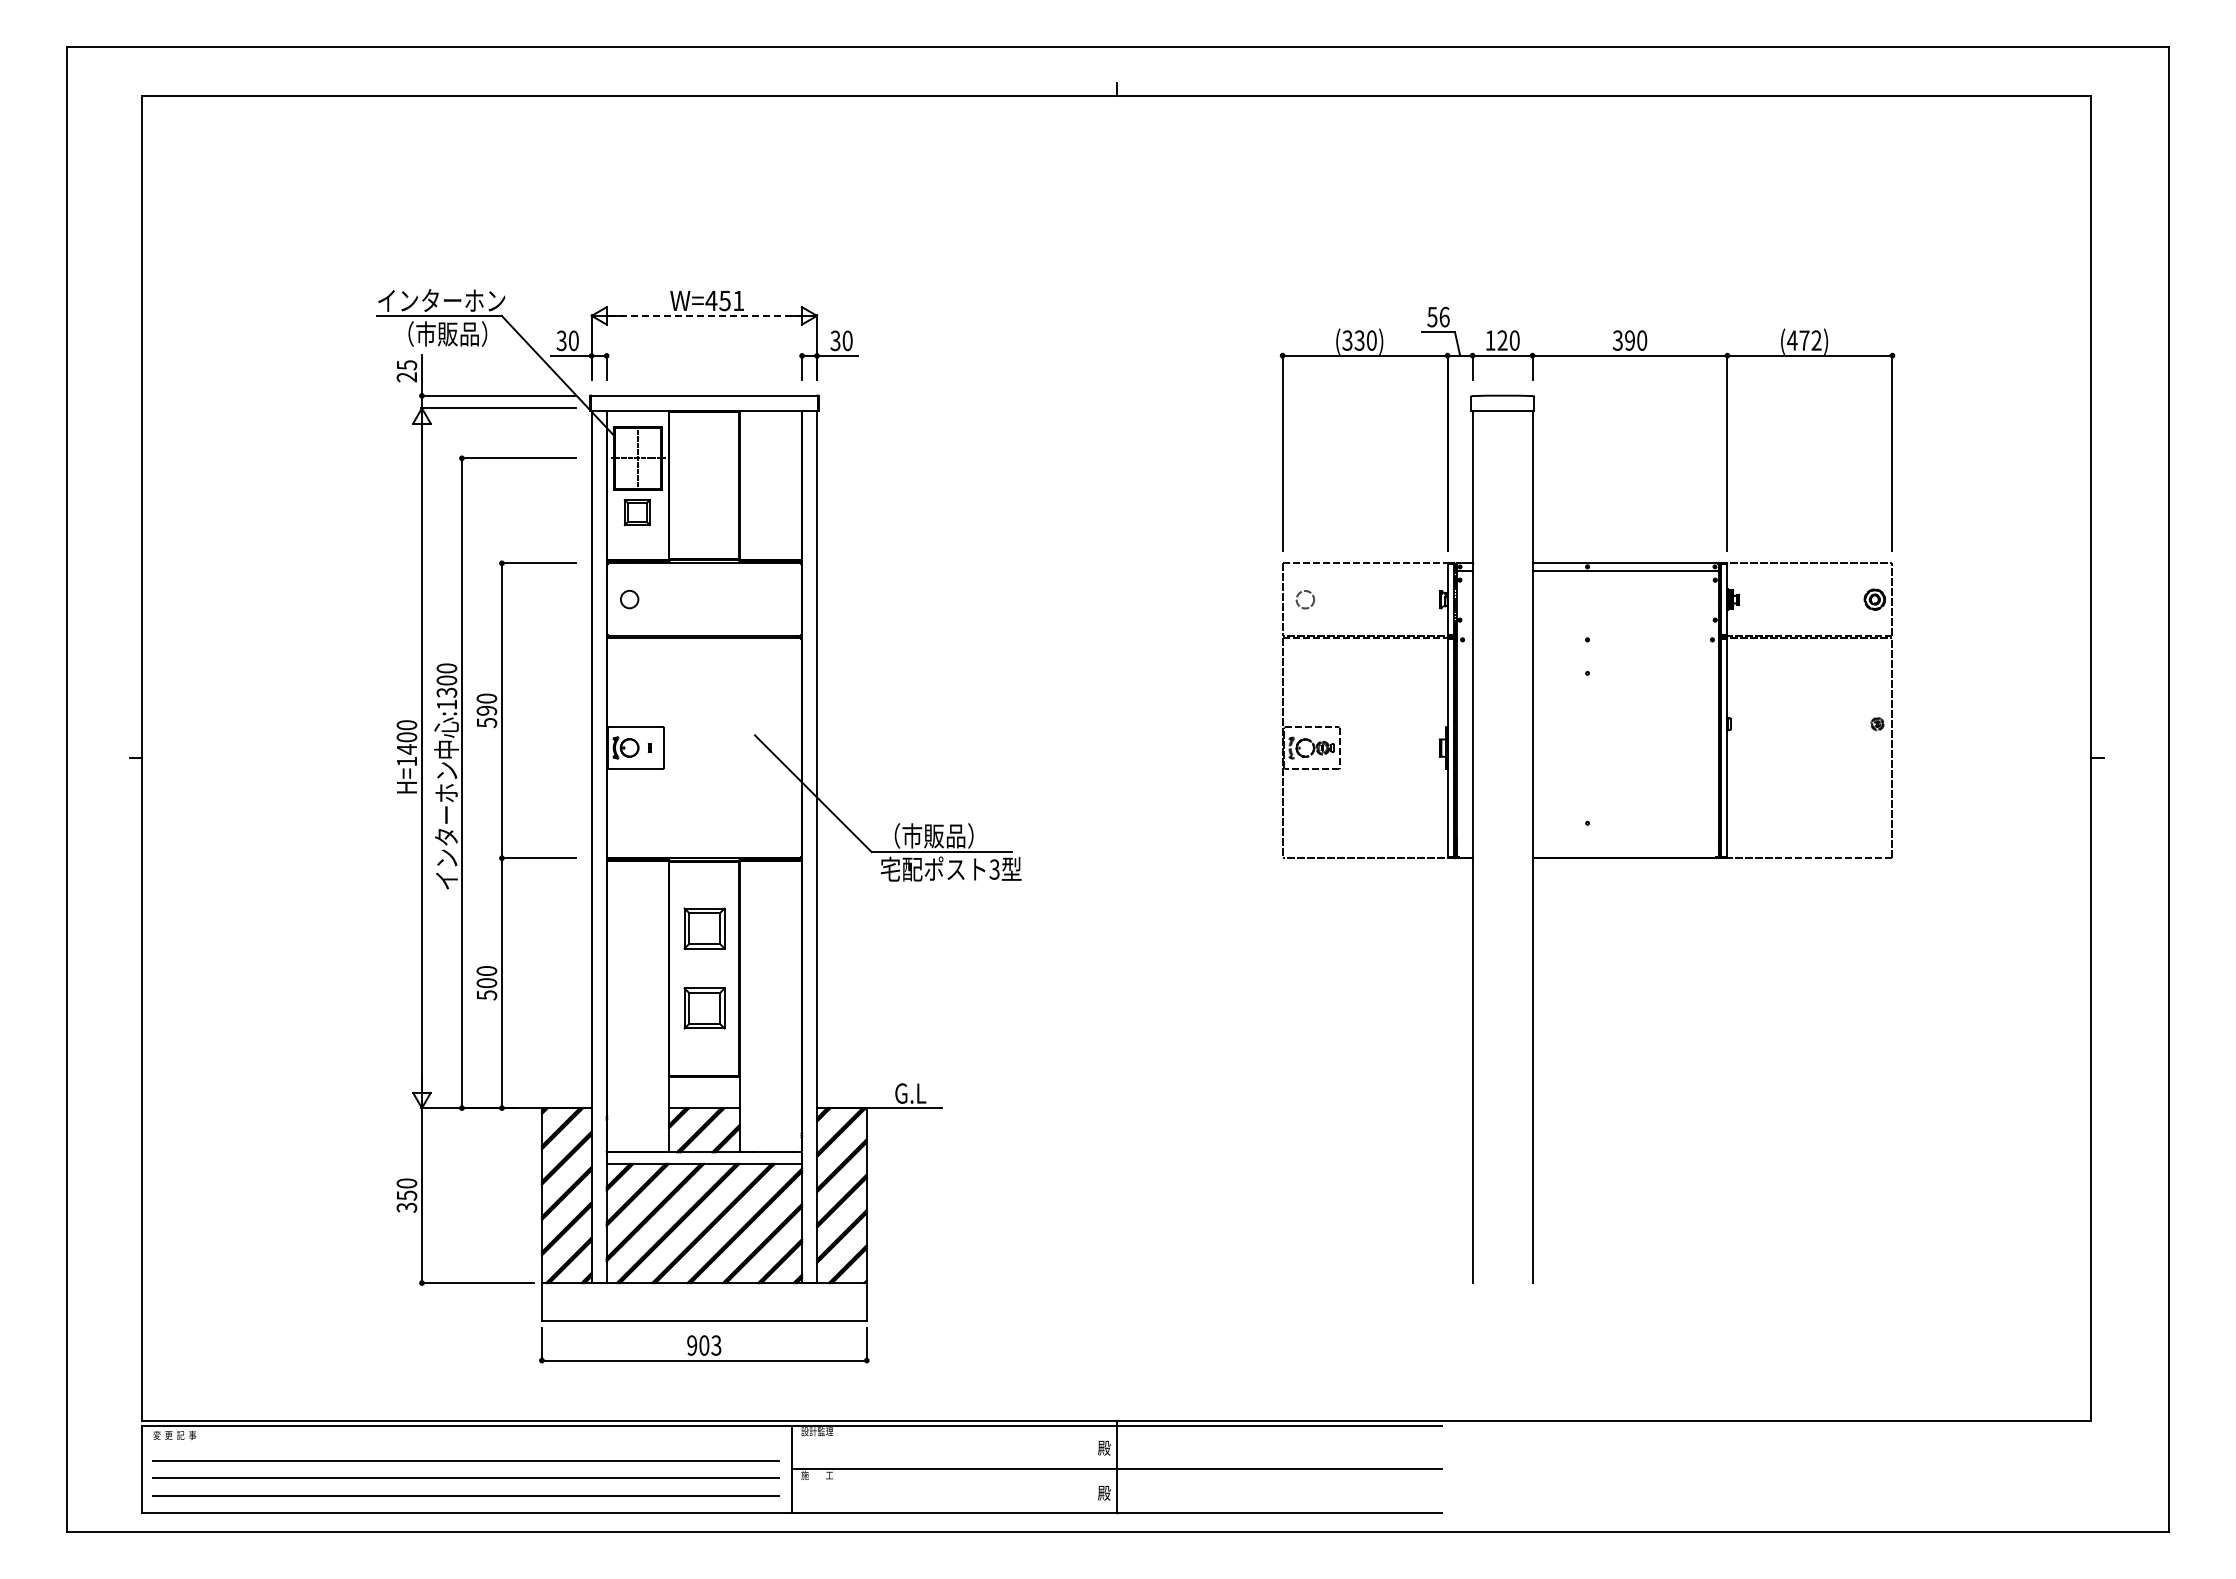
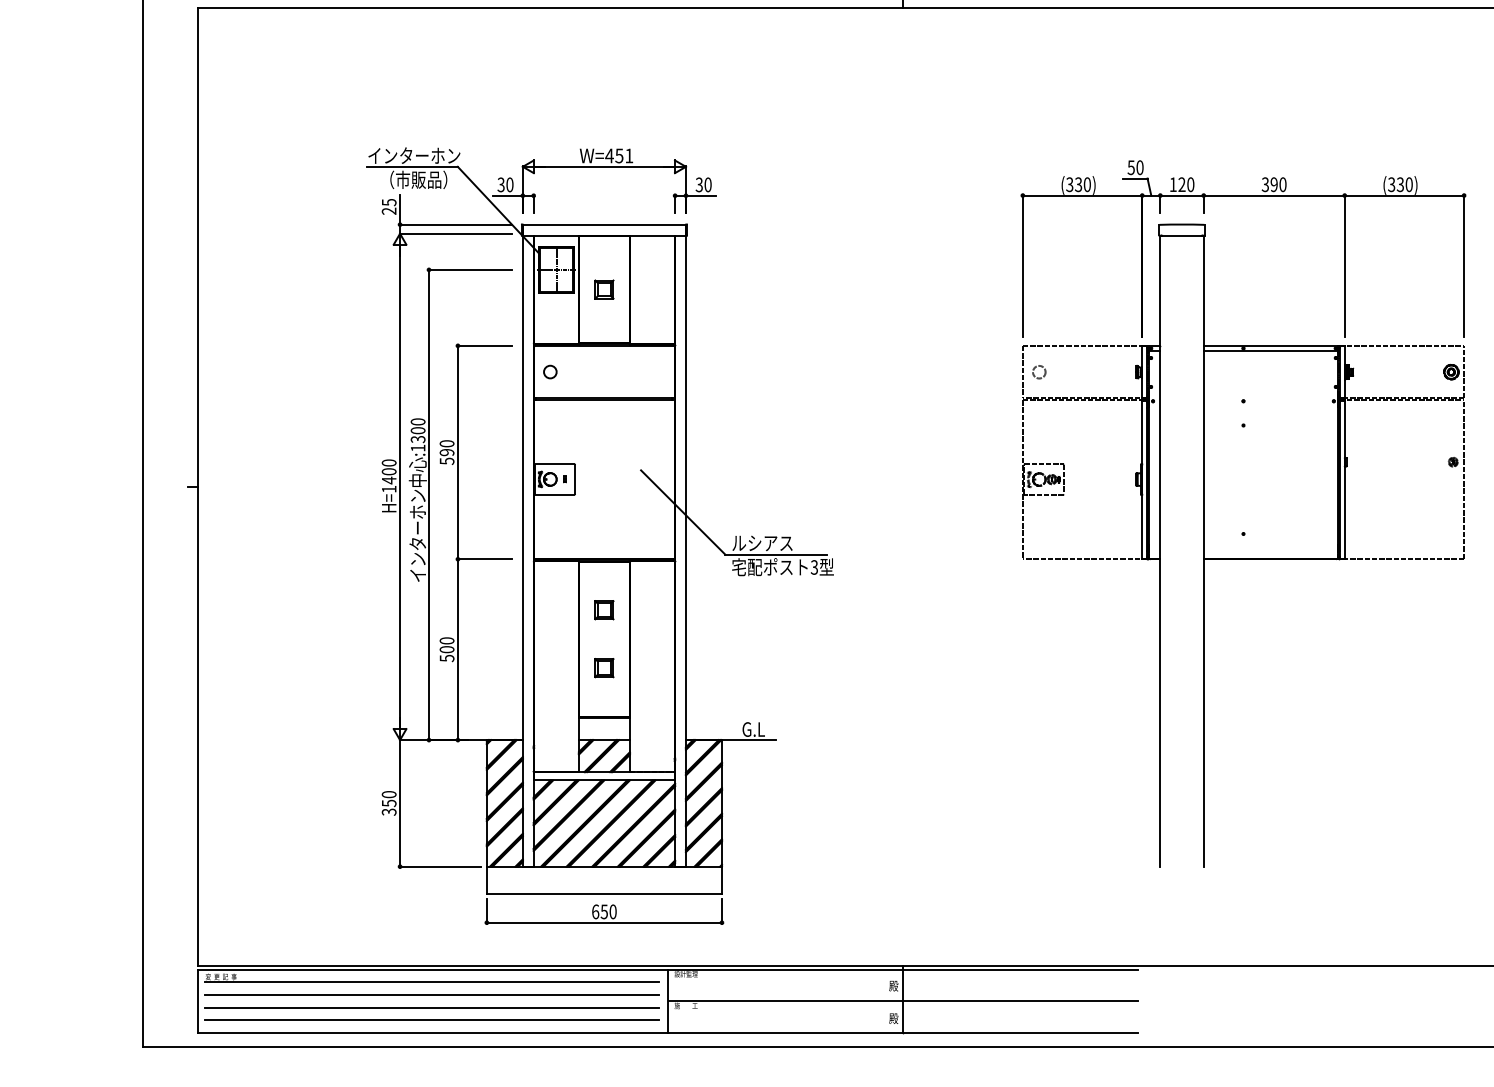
line: (704, 315) -> (604, 166), dashed -> solid
text: (1444, 316) -> (1139, 167), 56 -> 50
text: (1803, 340) -> (1399, 184), (472) -> (330)
part: (636, 512) -> (603, 289), moved
text: (927, 835) -> (765, 542), （市販品） -> ルシアス
part: (703, 928) -> (603, 610), size x0.62
part: (703, 1008) -> (603, 667), size x0.62
text: (704, 1345) -> (604, 911), 903 -> 650
line: (465, 1443) -> (431, 982), added

